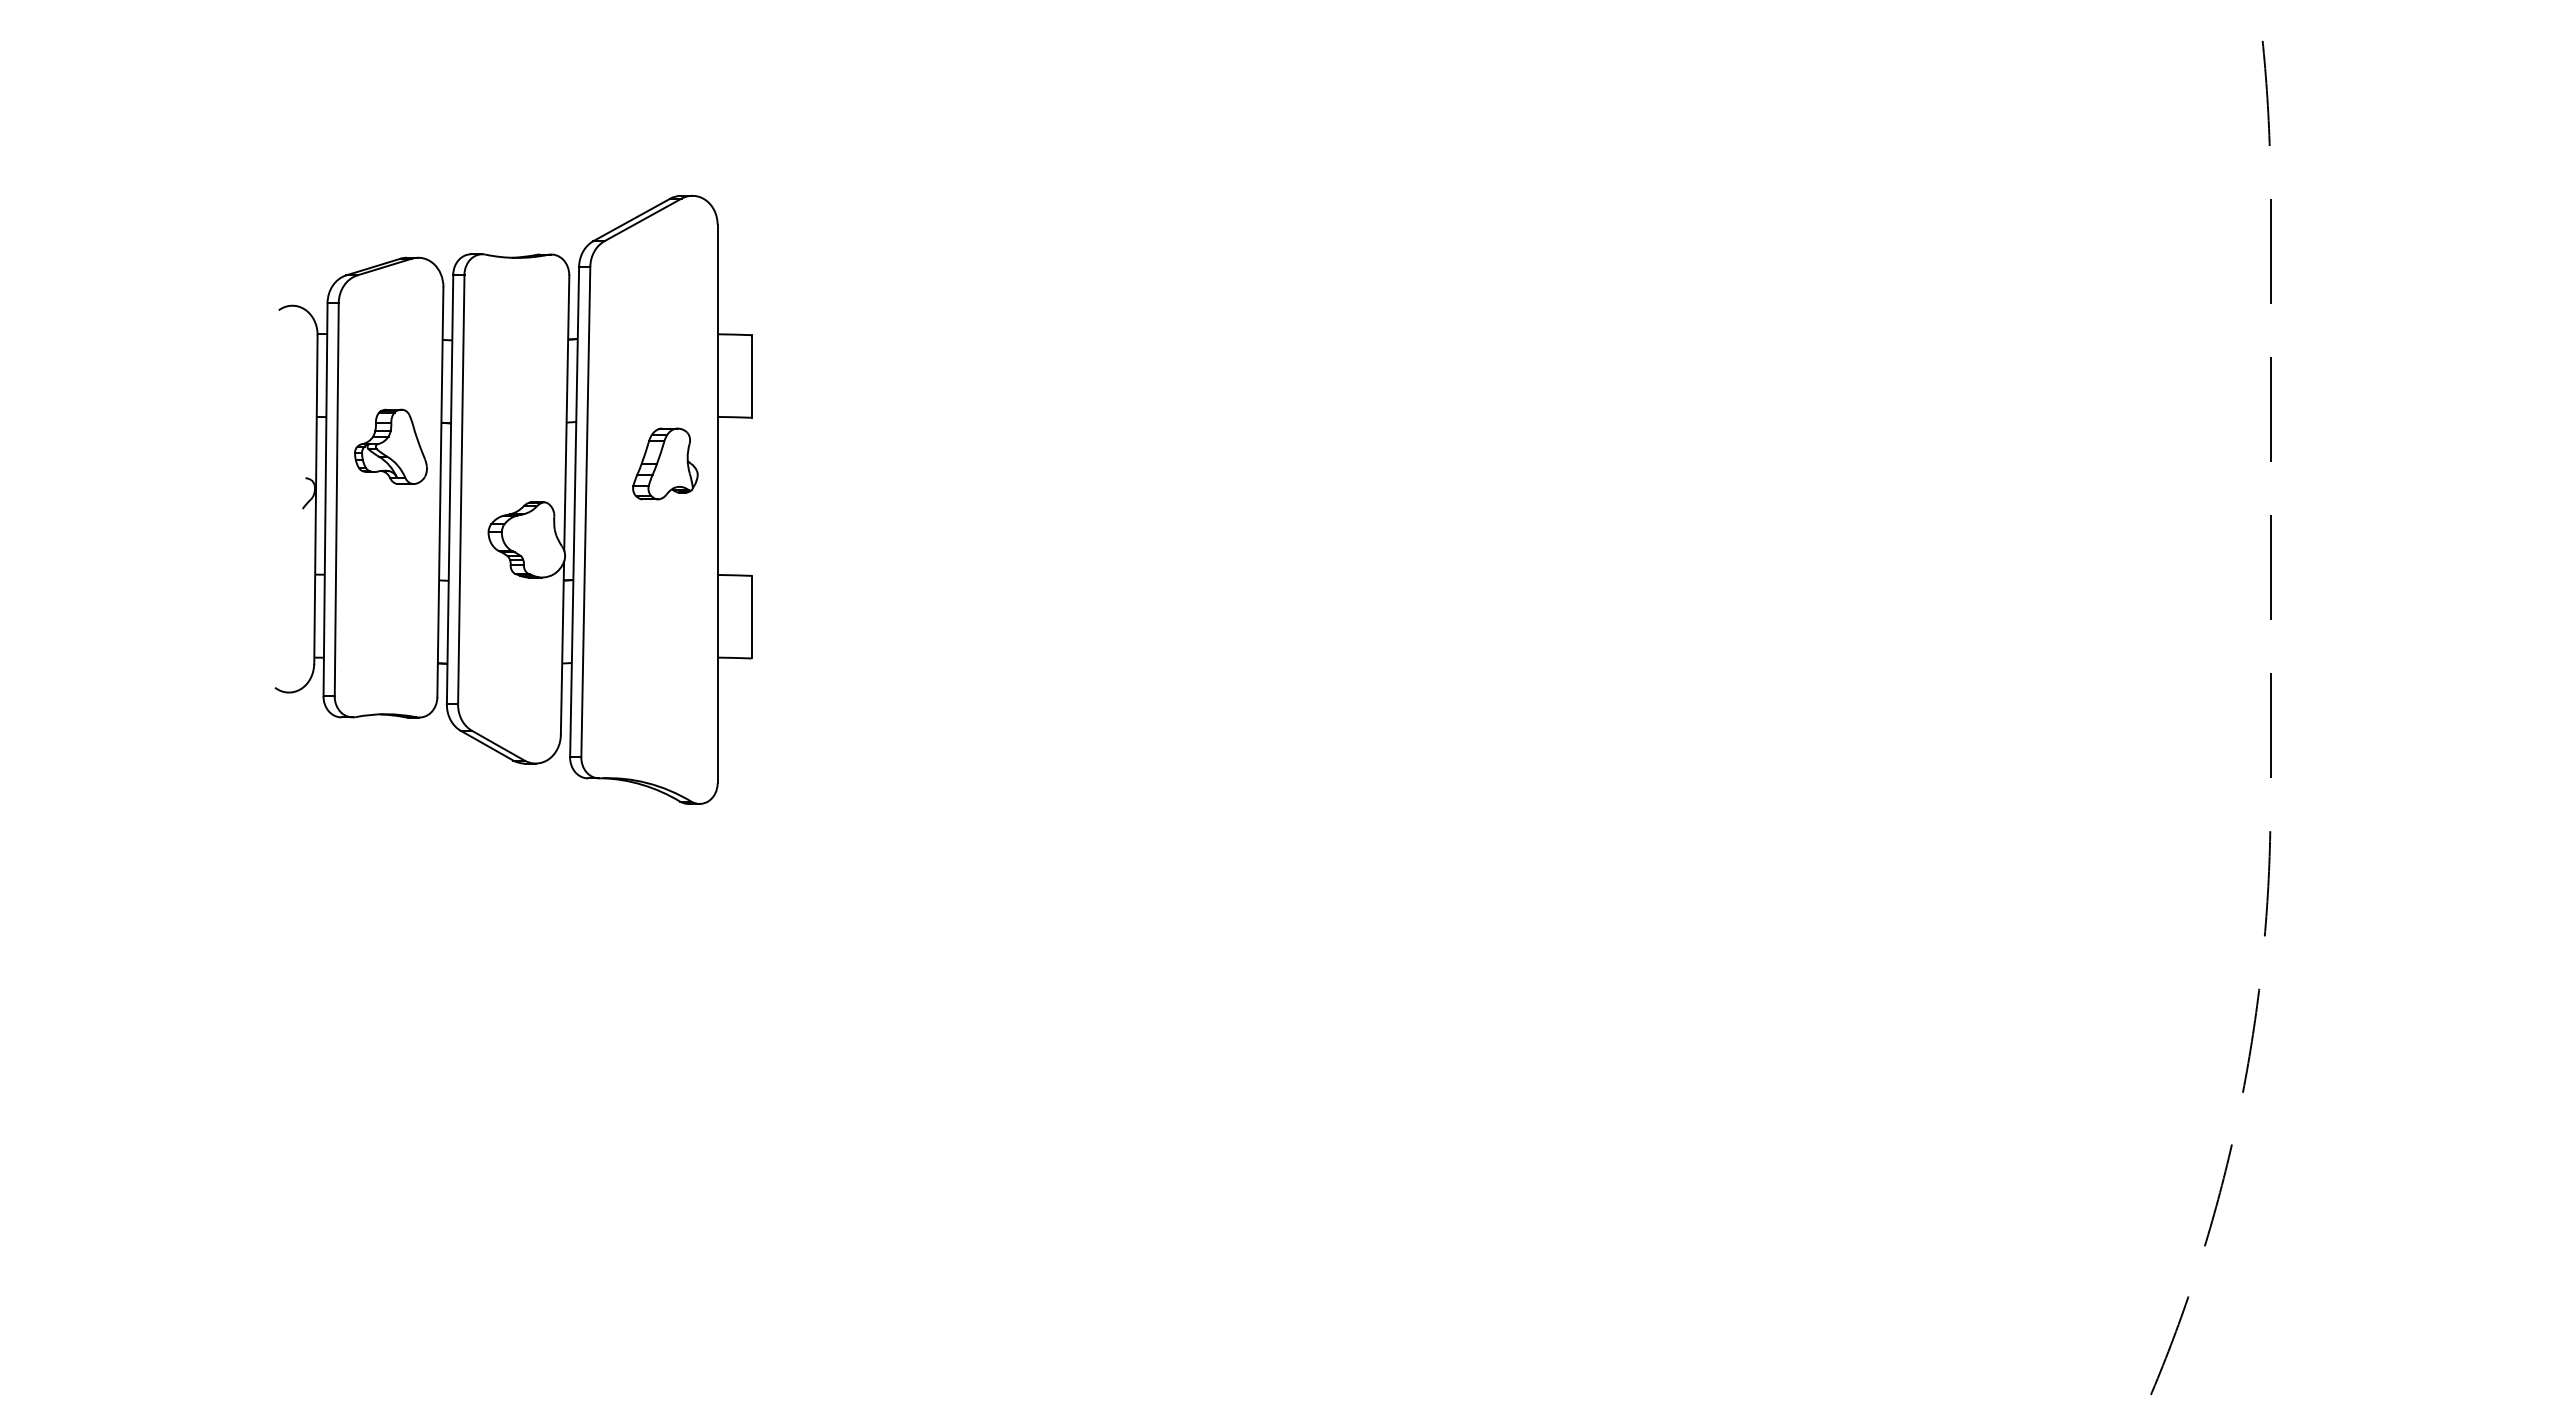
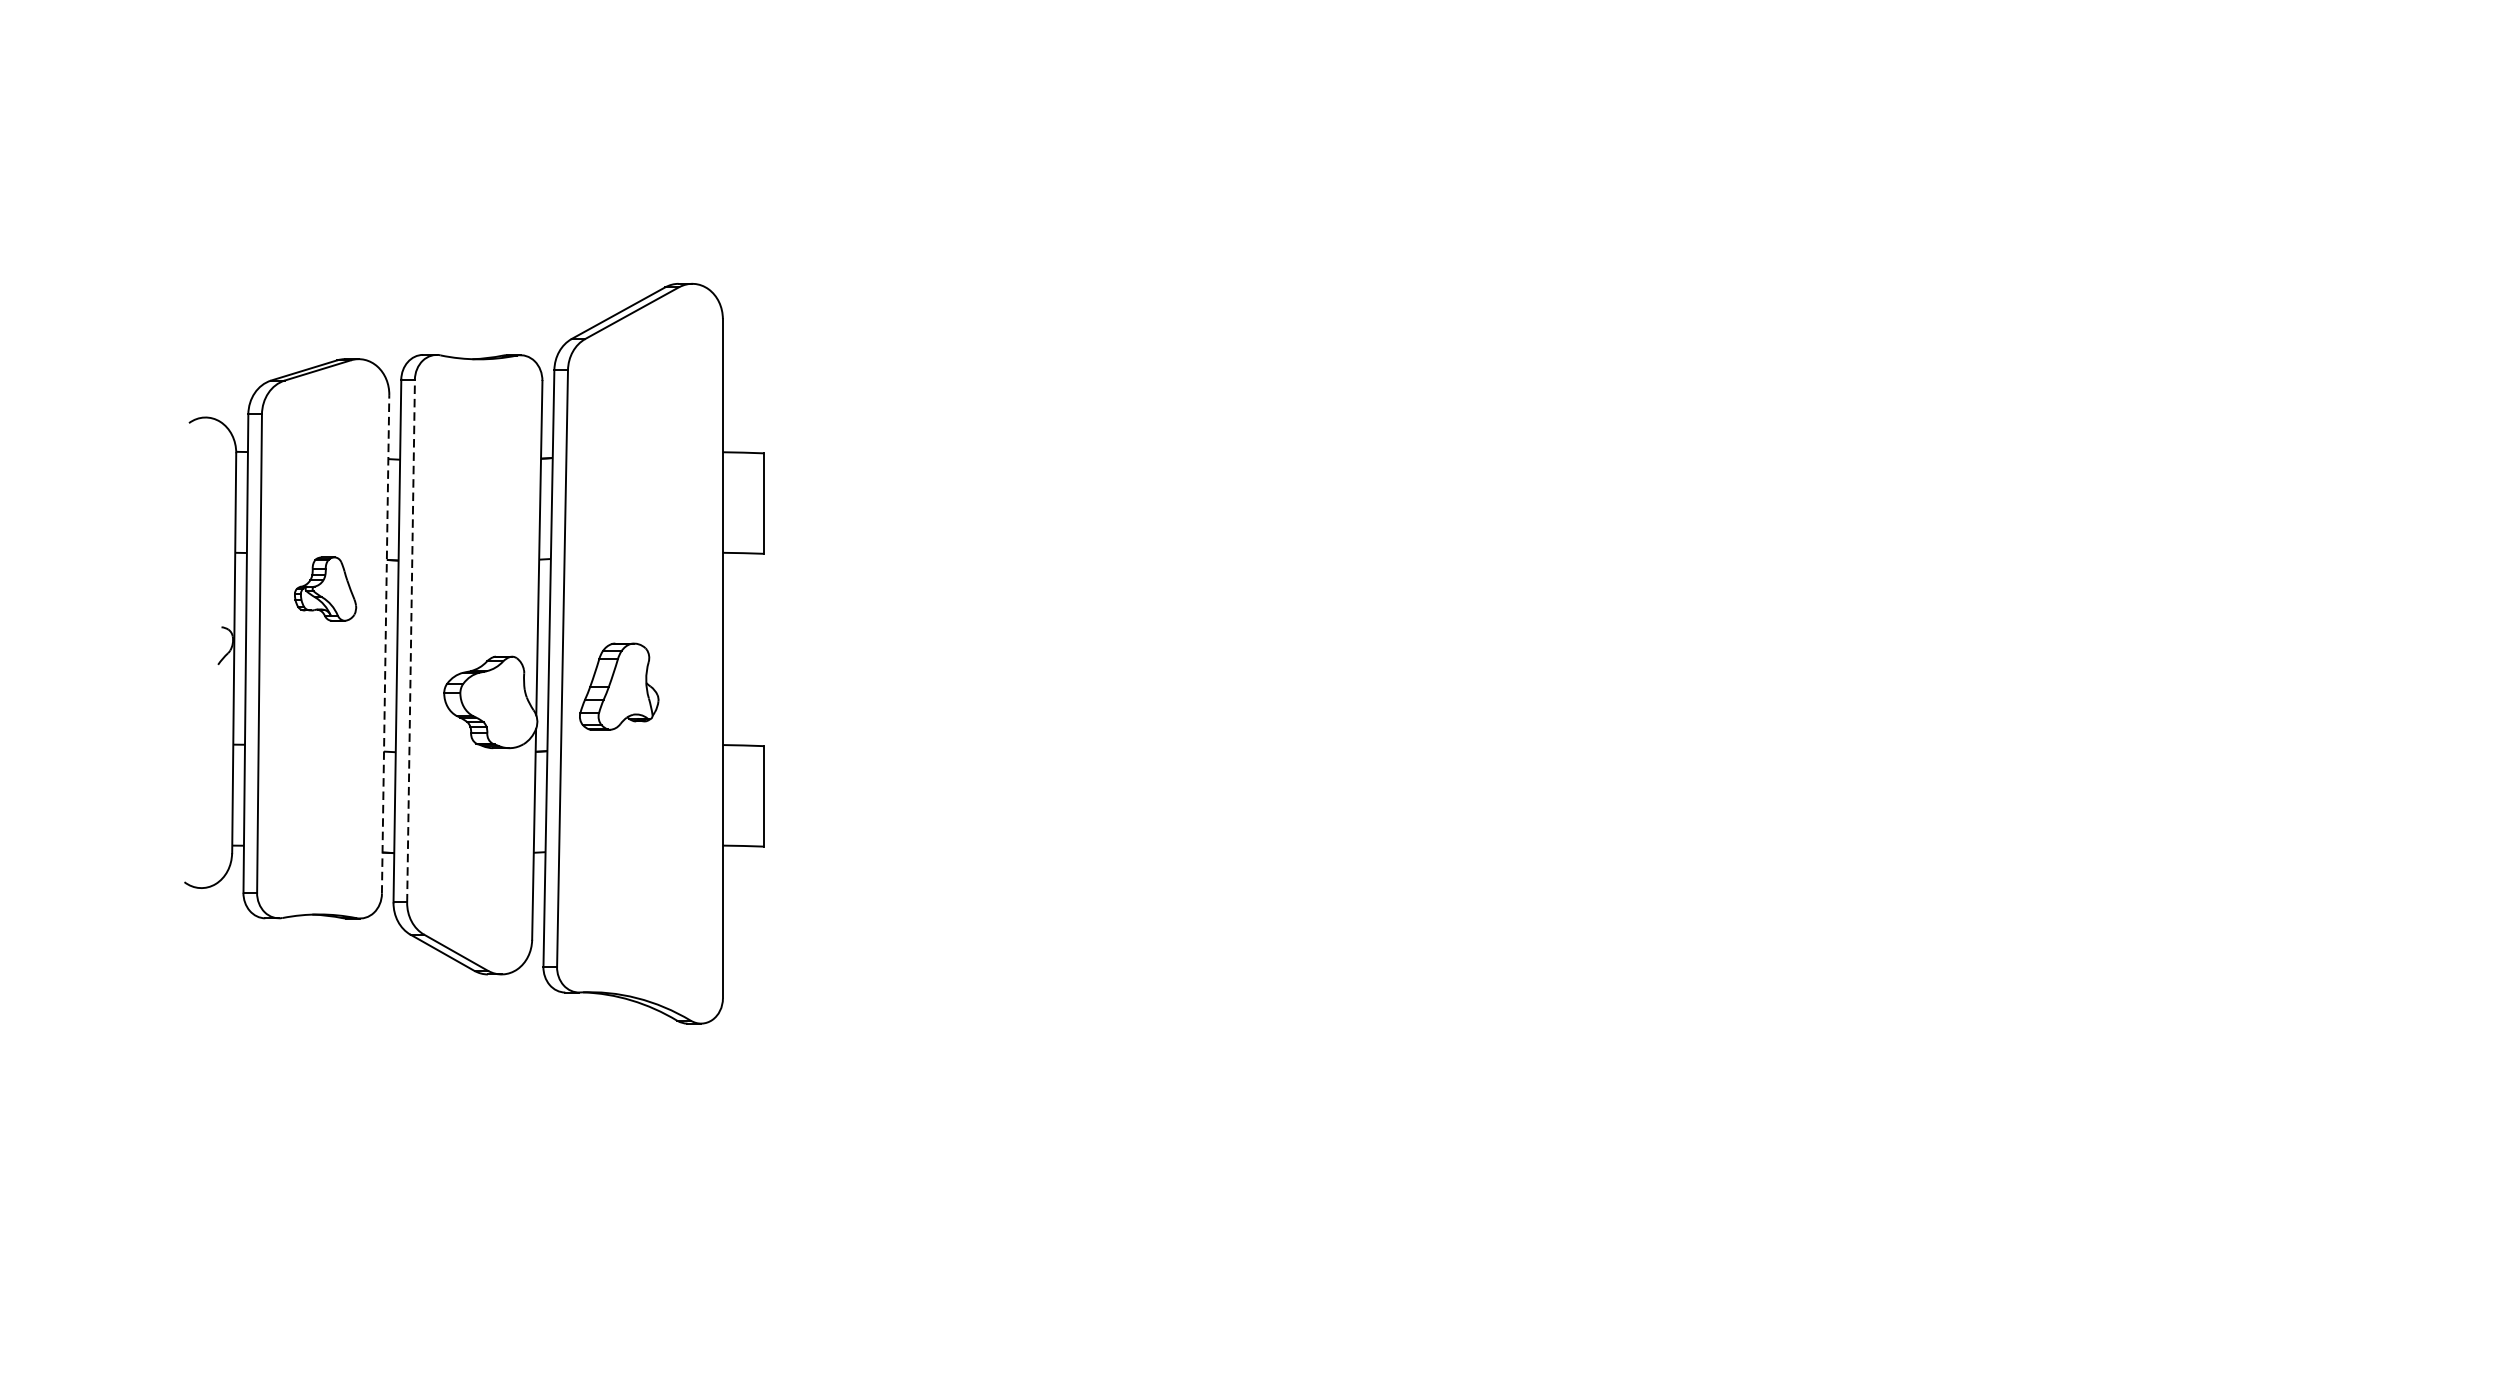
part: (390, 446) -> (324, 588), size x0.7
part: (665, 463) -> (619, 686), moved
line: (461, 489) -> (411, 641), solid -> dashed
line: (440, 492) -> (385, 644), solid -> dashed

